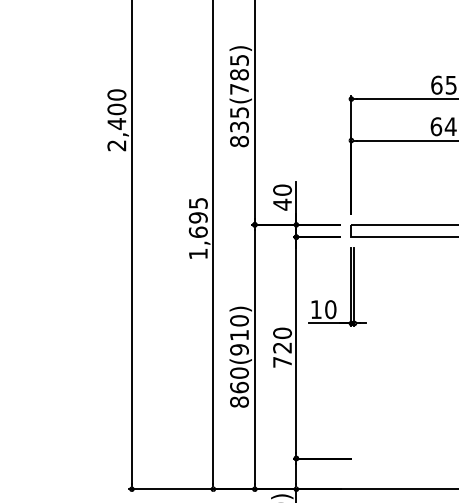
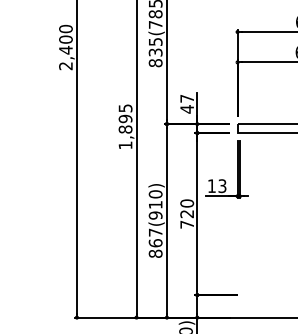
text: (282, 189) -> (187, 98), 40 -> 47
text: (197, 231) -> (124, 128), 1,695 -> 1,895
text: (330, 309) -> (222, 186), 10 -> 13
text: (239, 372) -> (155, 232), 860(910) -> 867(910)

